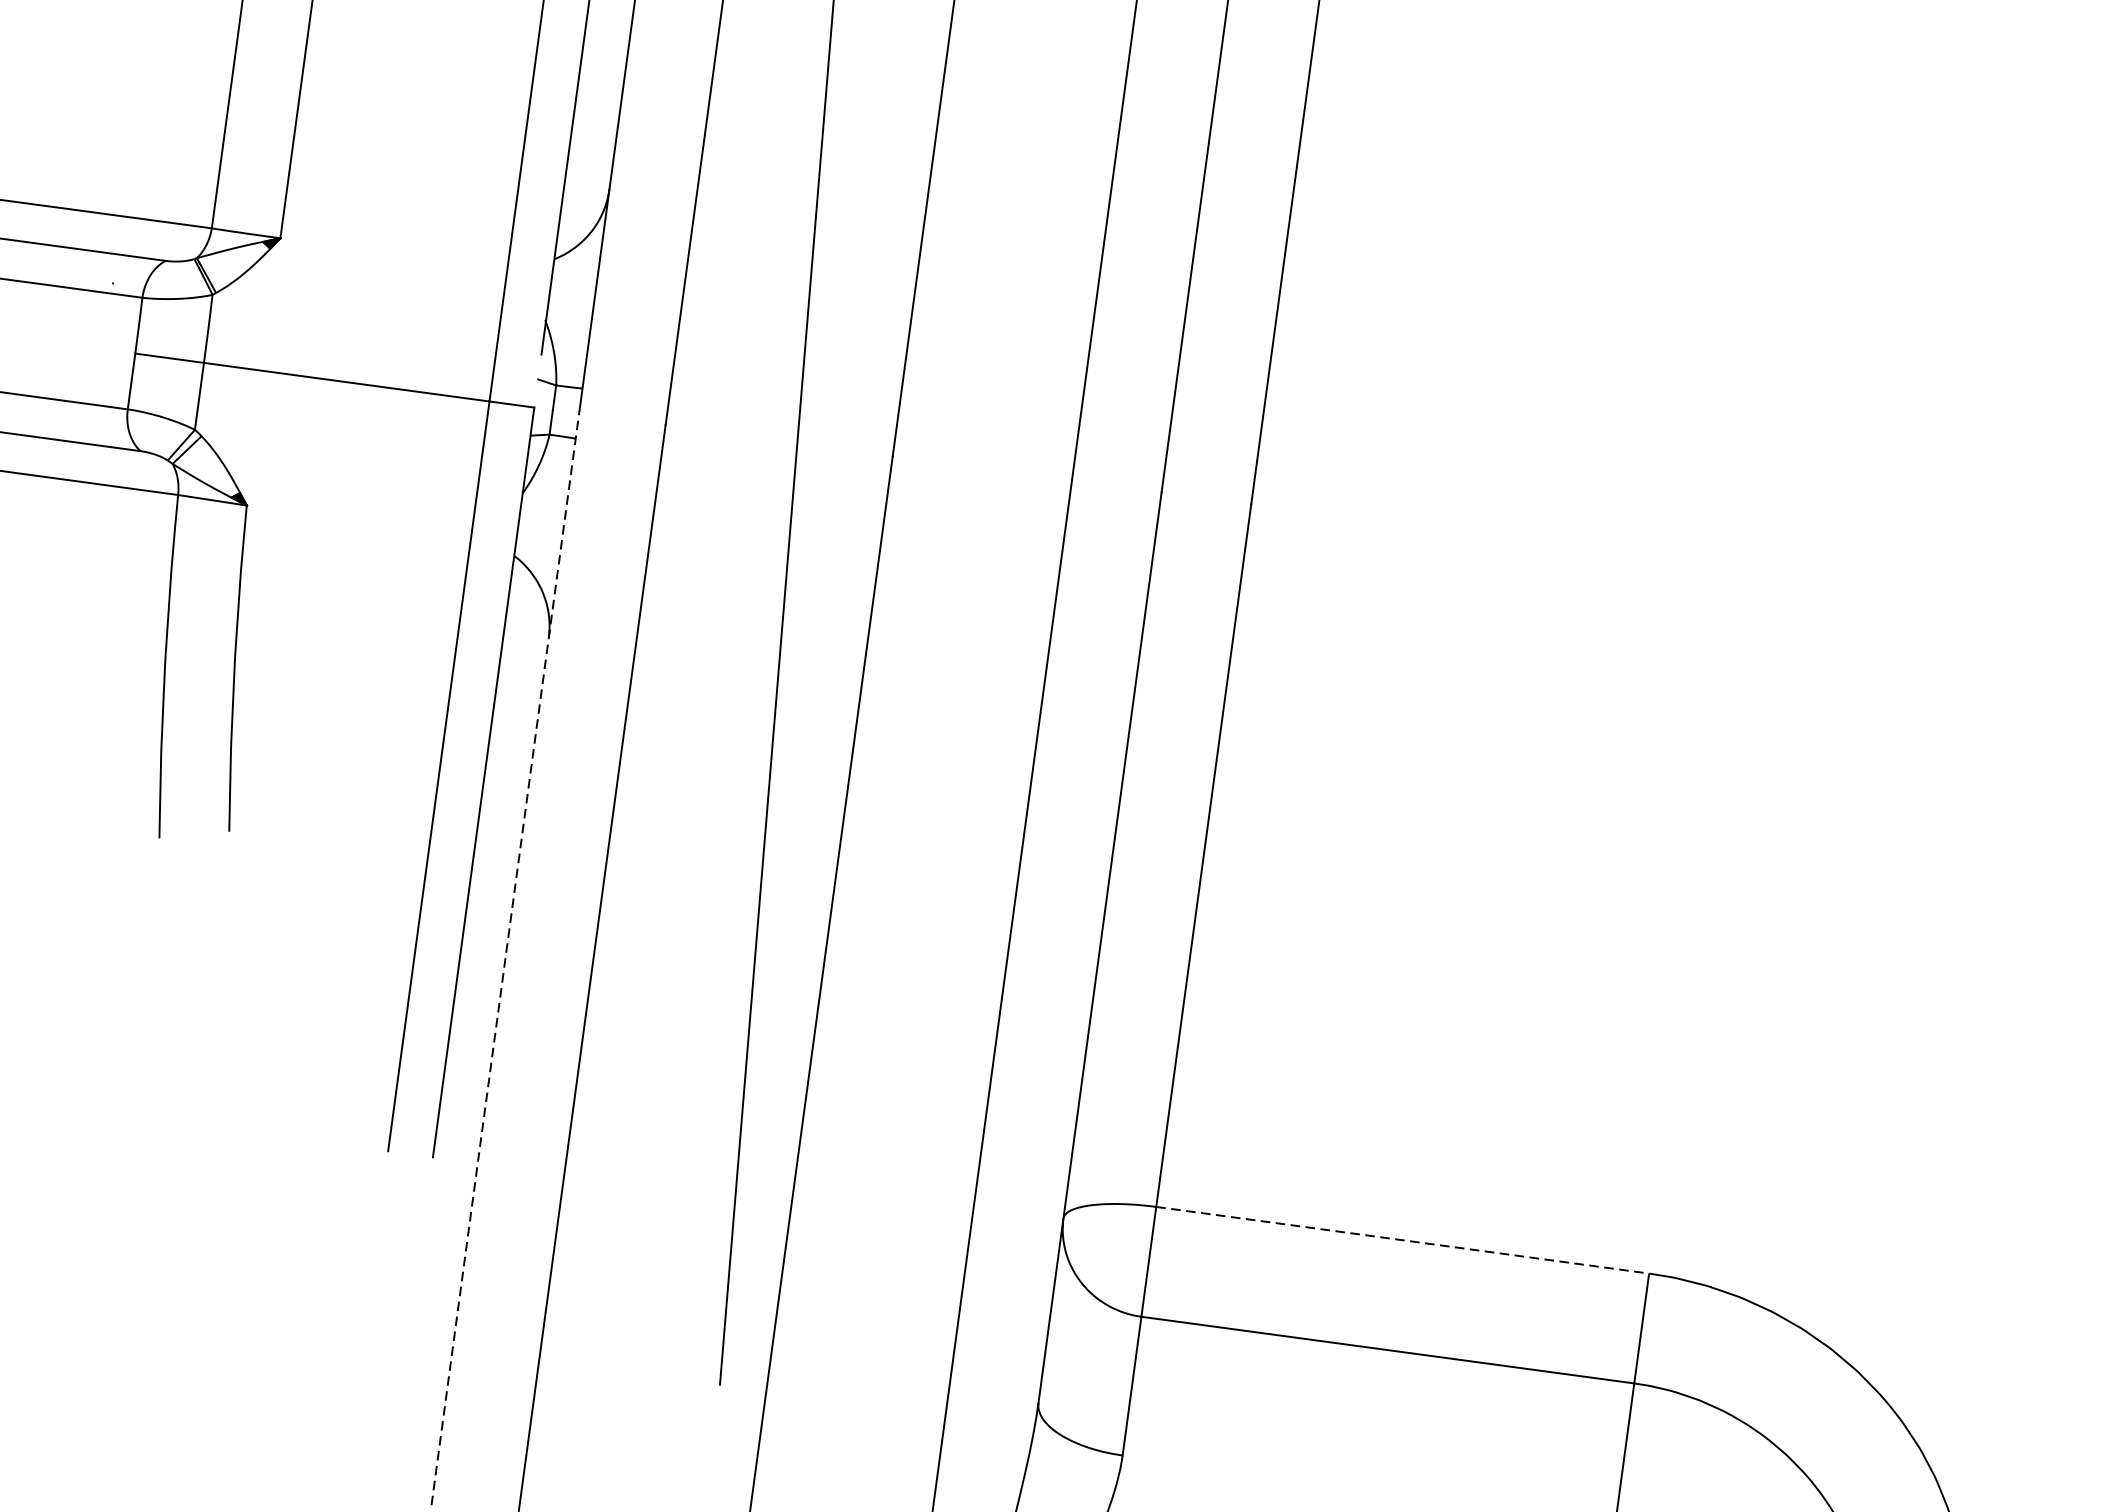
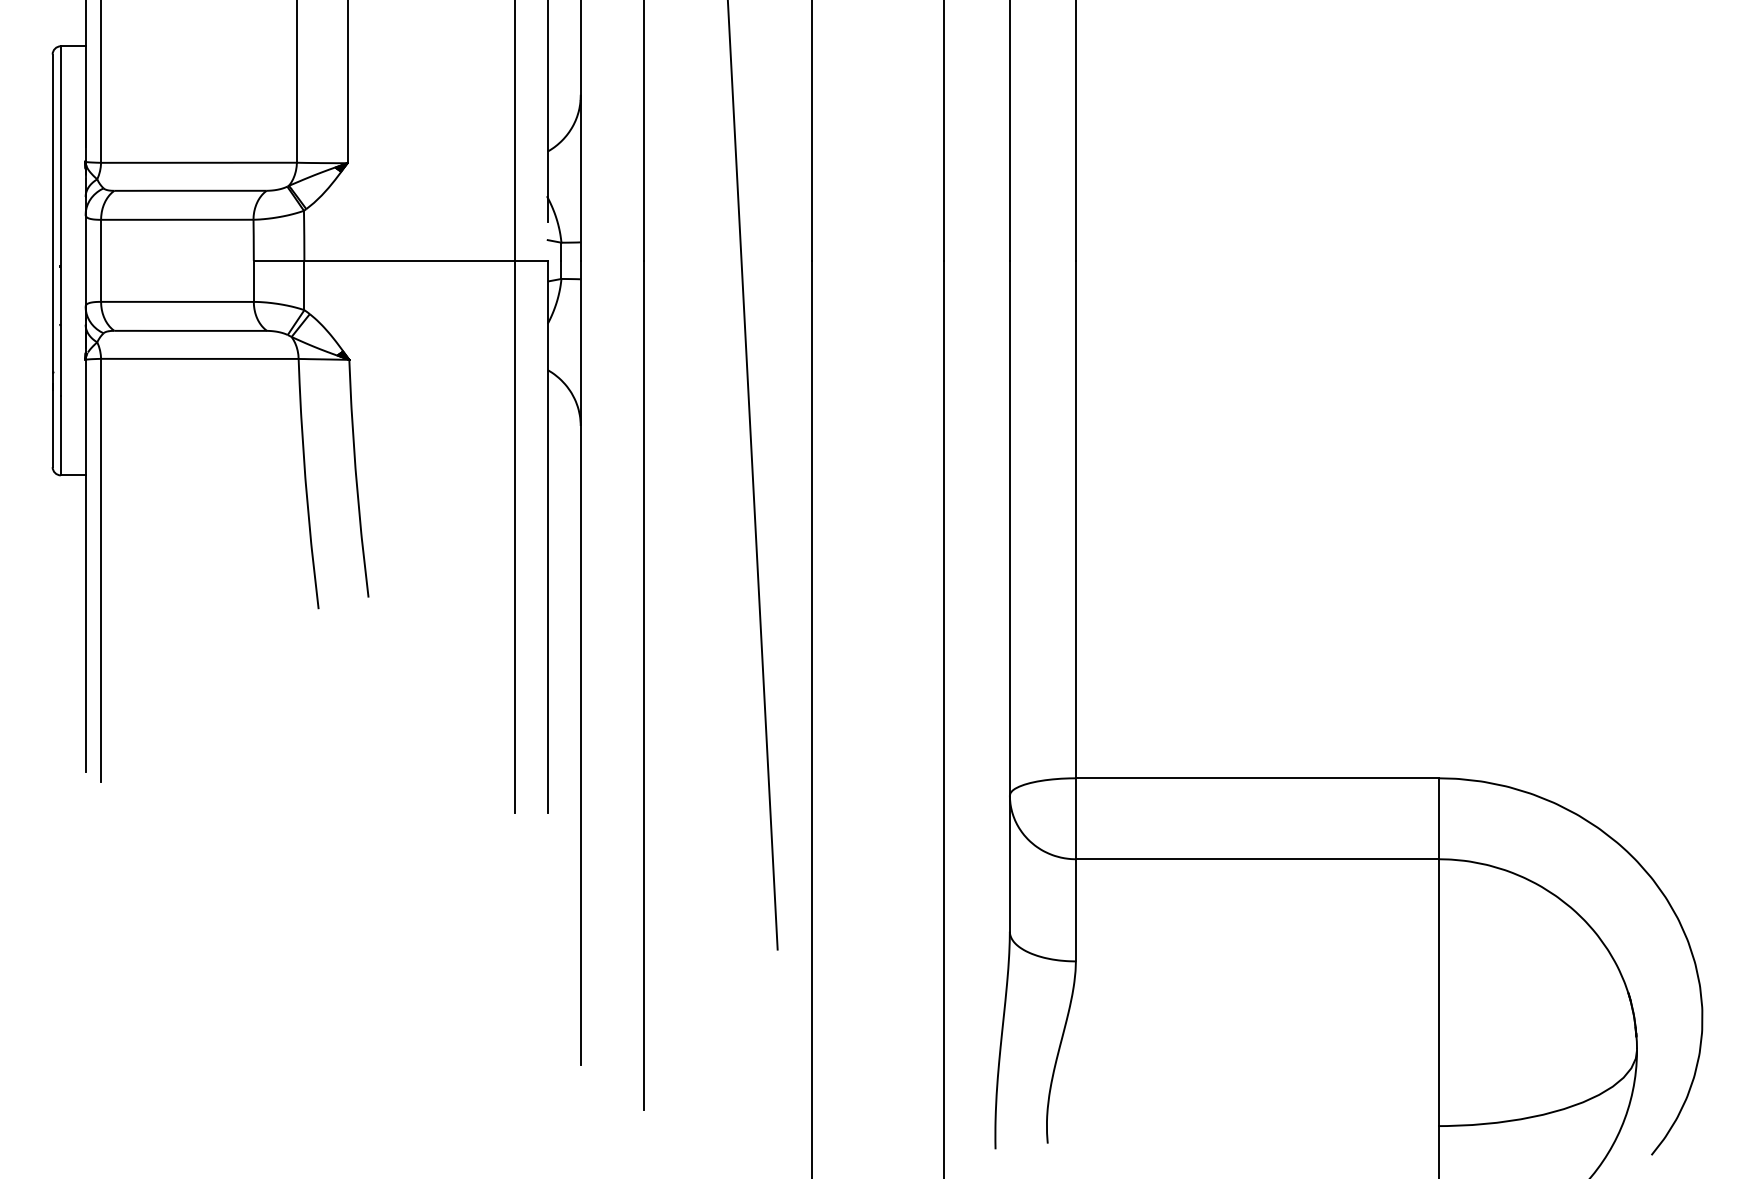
line: (505, 958) -> (580, 662), dashed -> solid
line: (1402, 1240) -> (1257, 778), dashed -> solid

